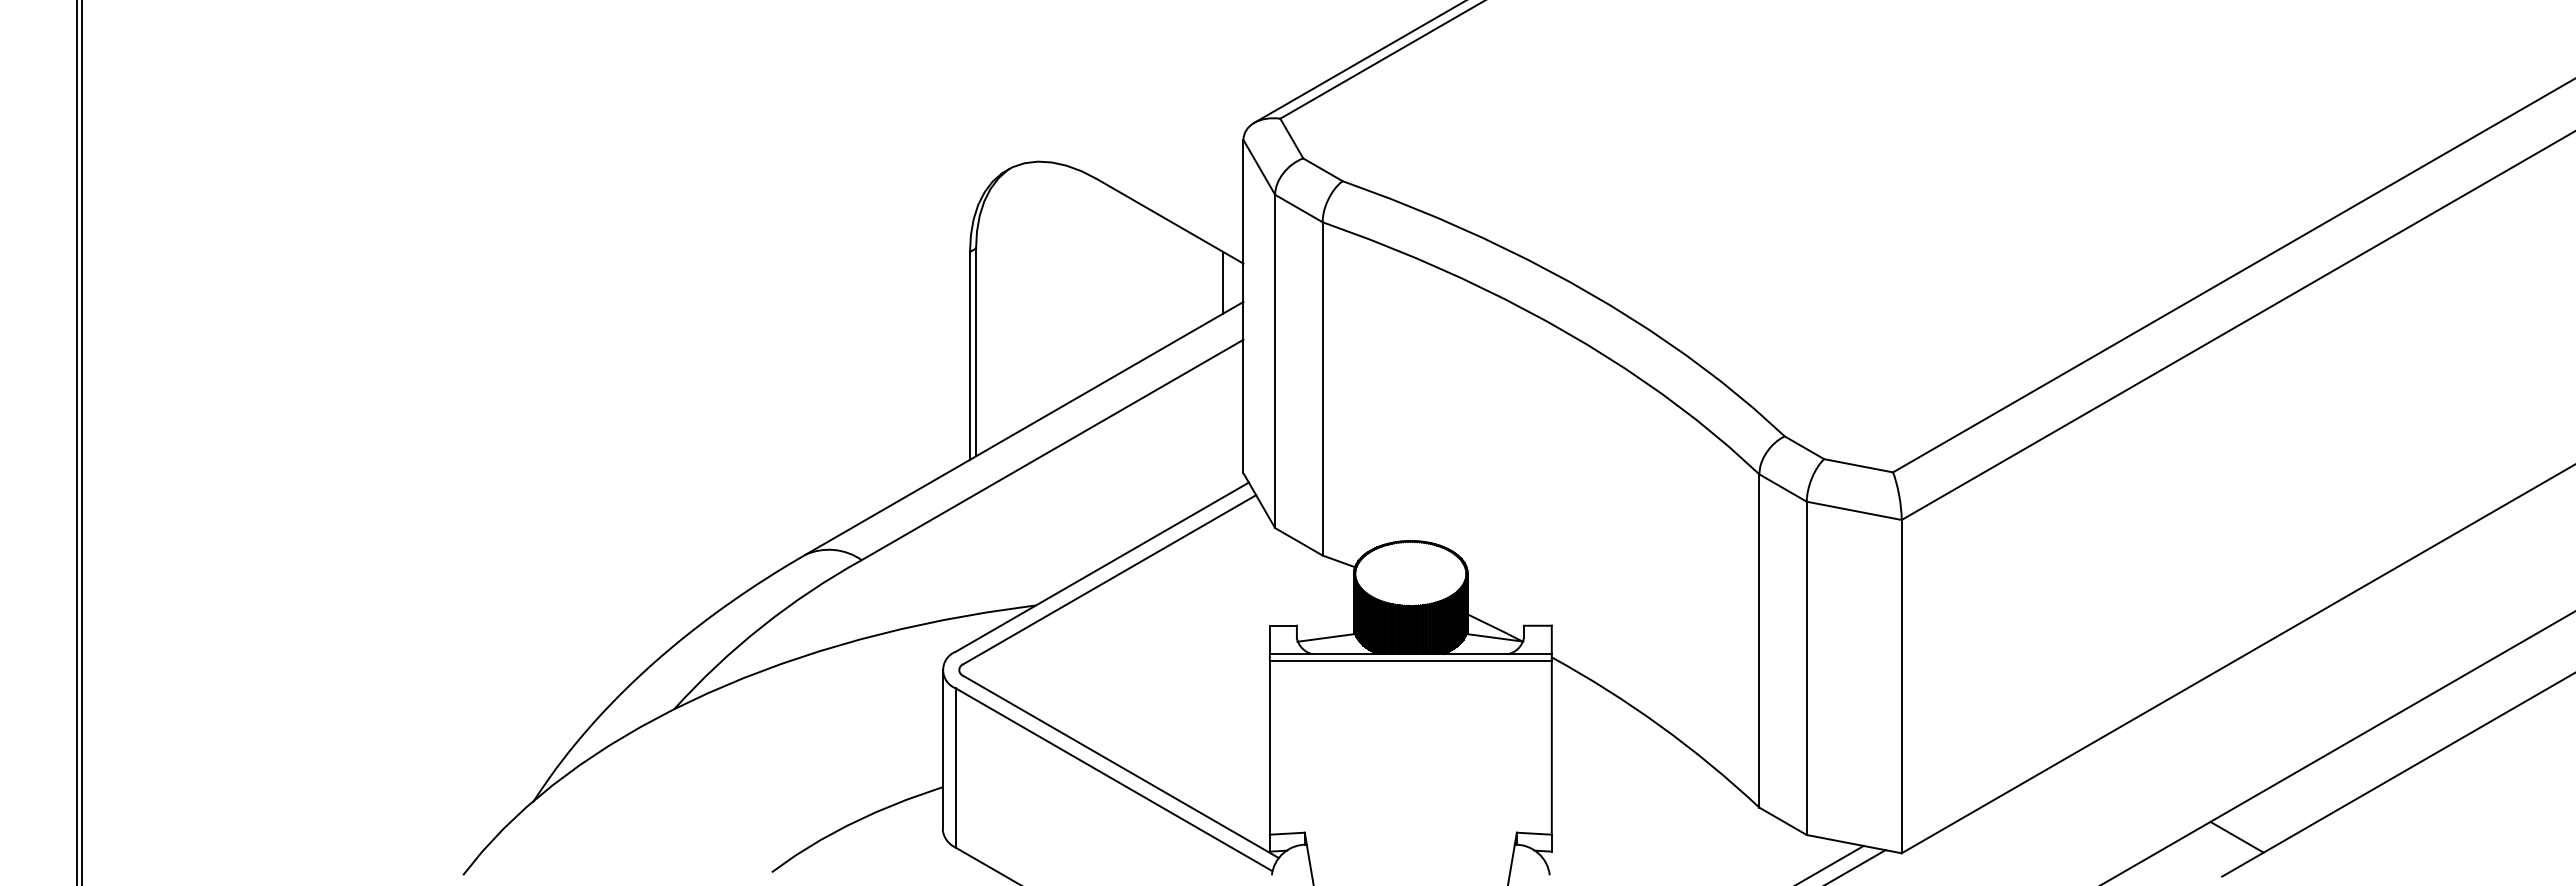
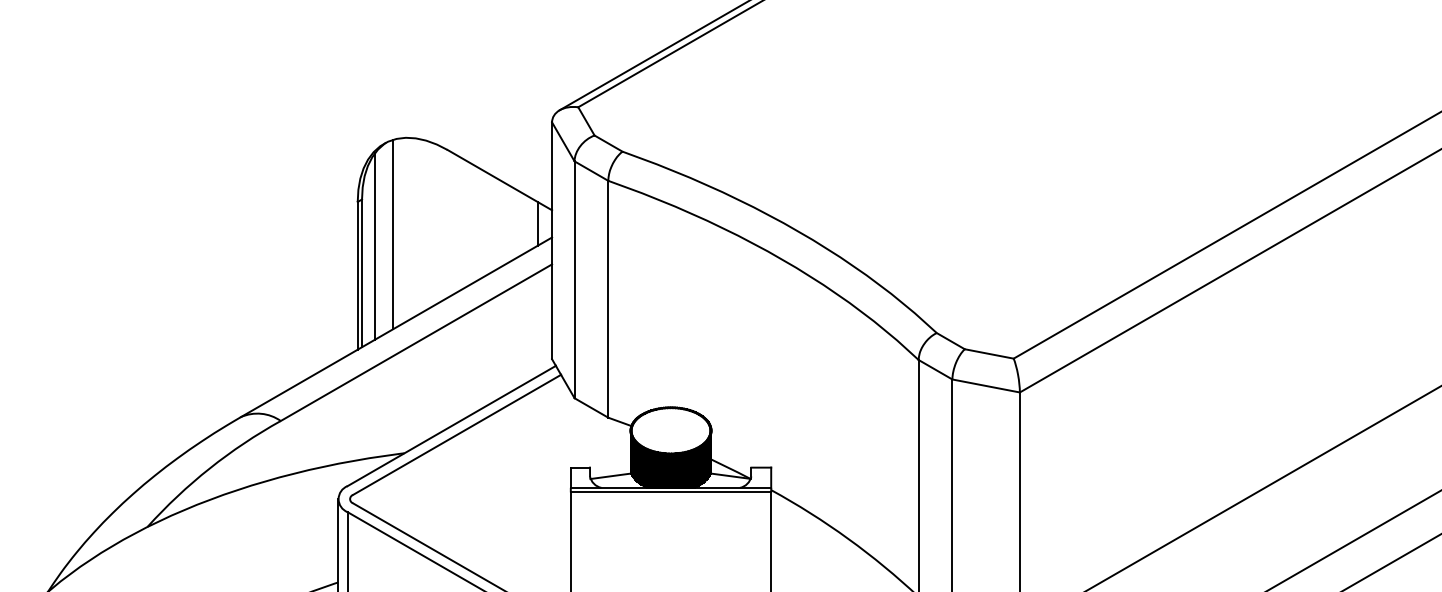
line: (1019, 297) -> (392, 234), added
line: (994, 313) -> (375, 245), added

